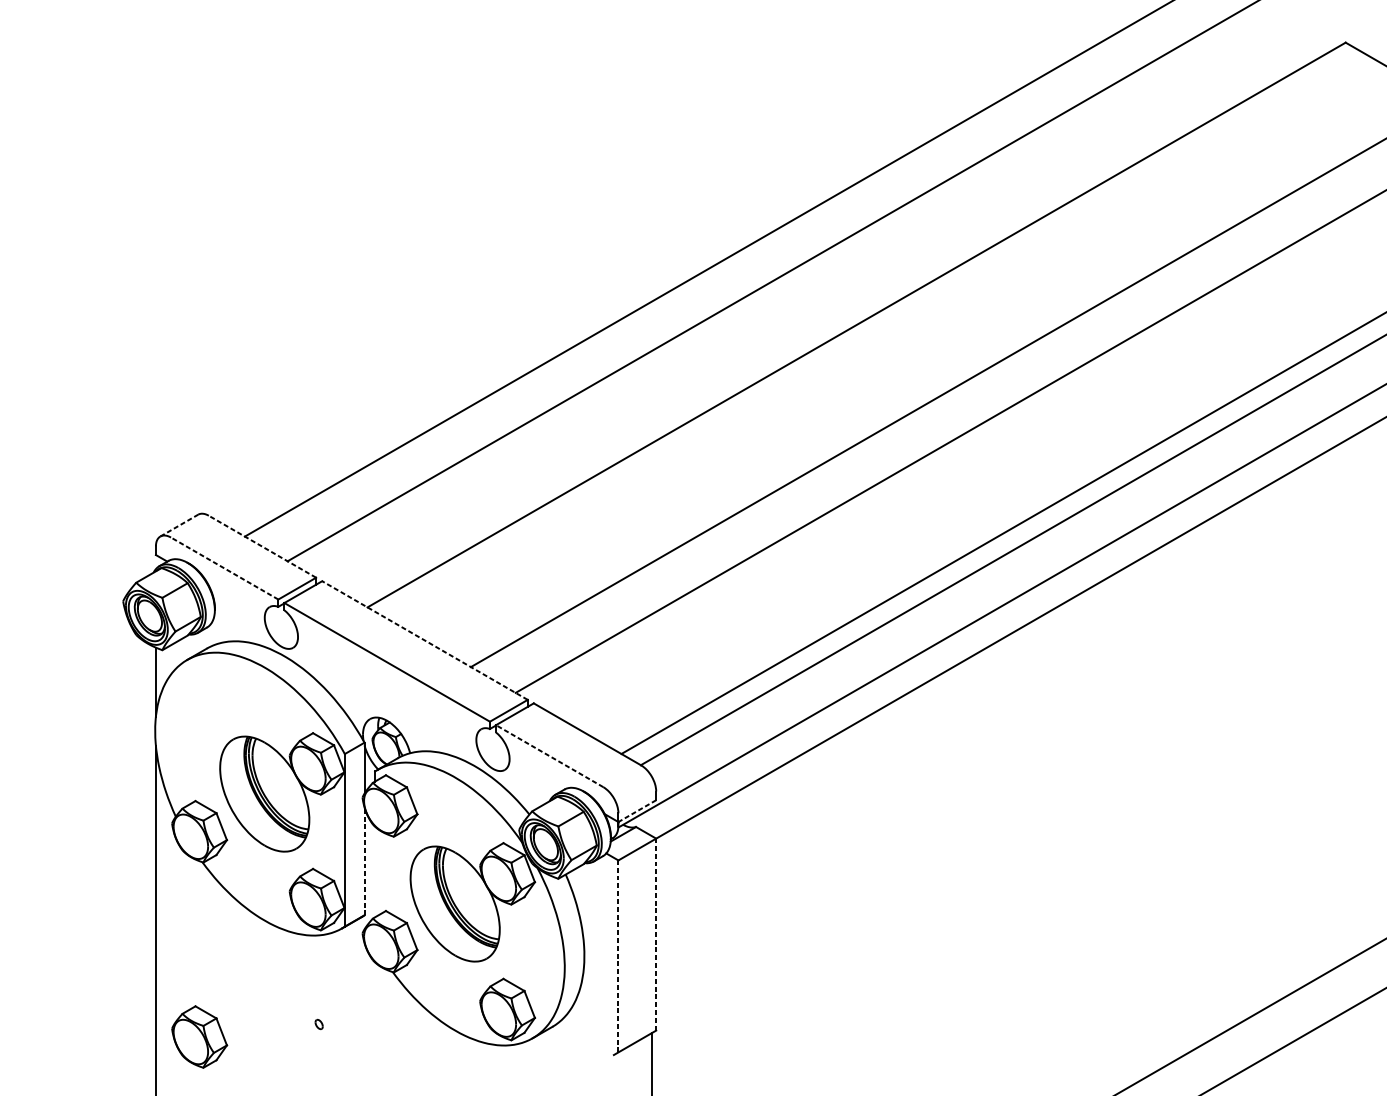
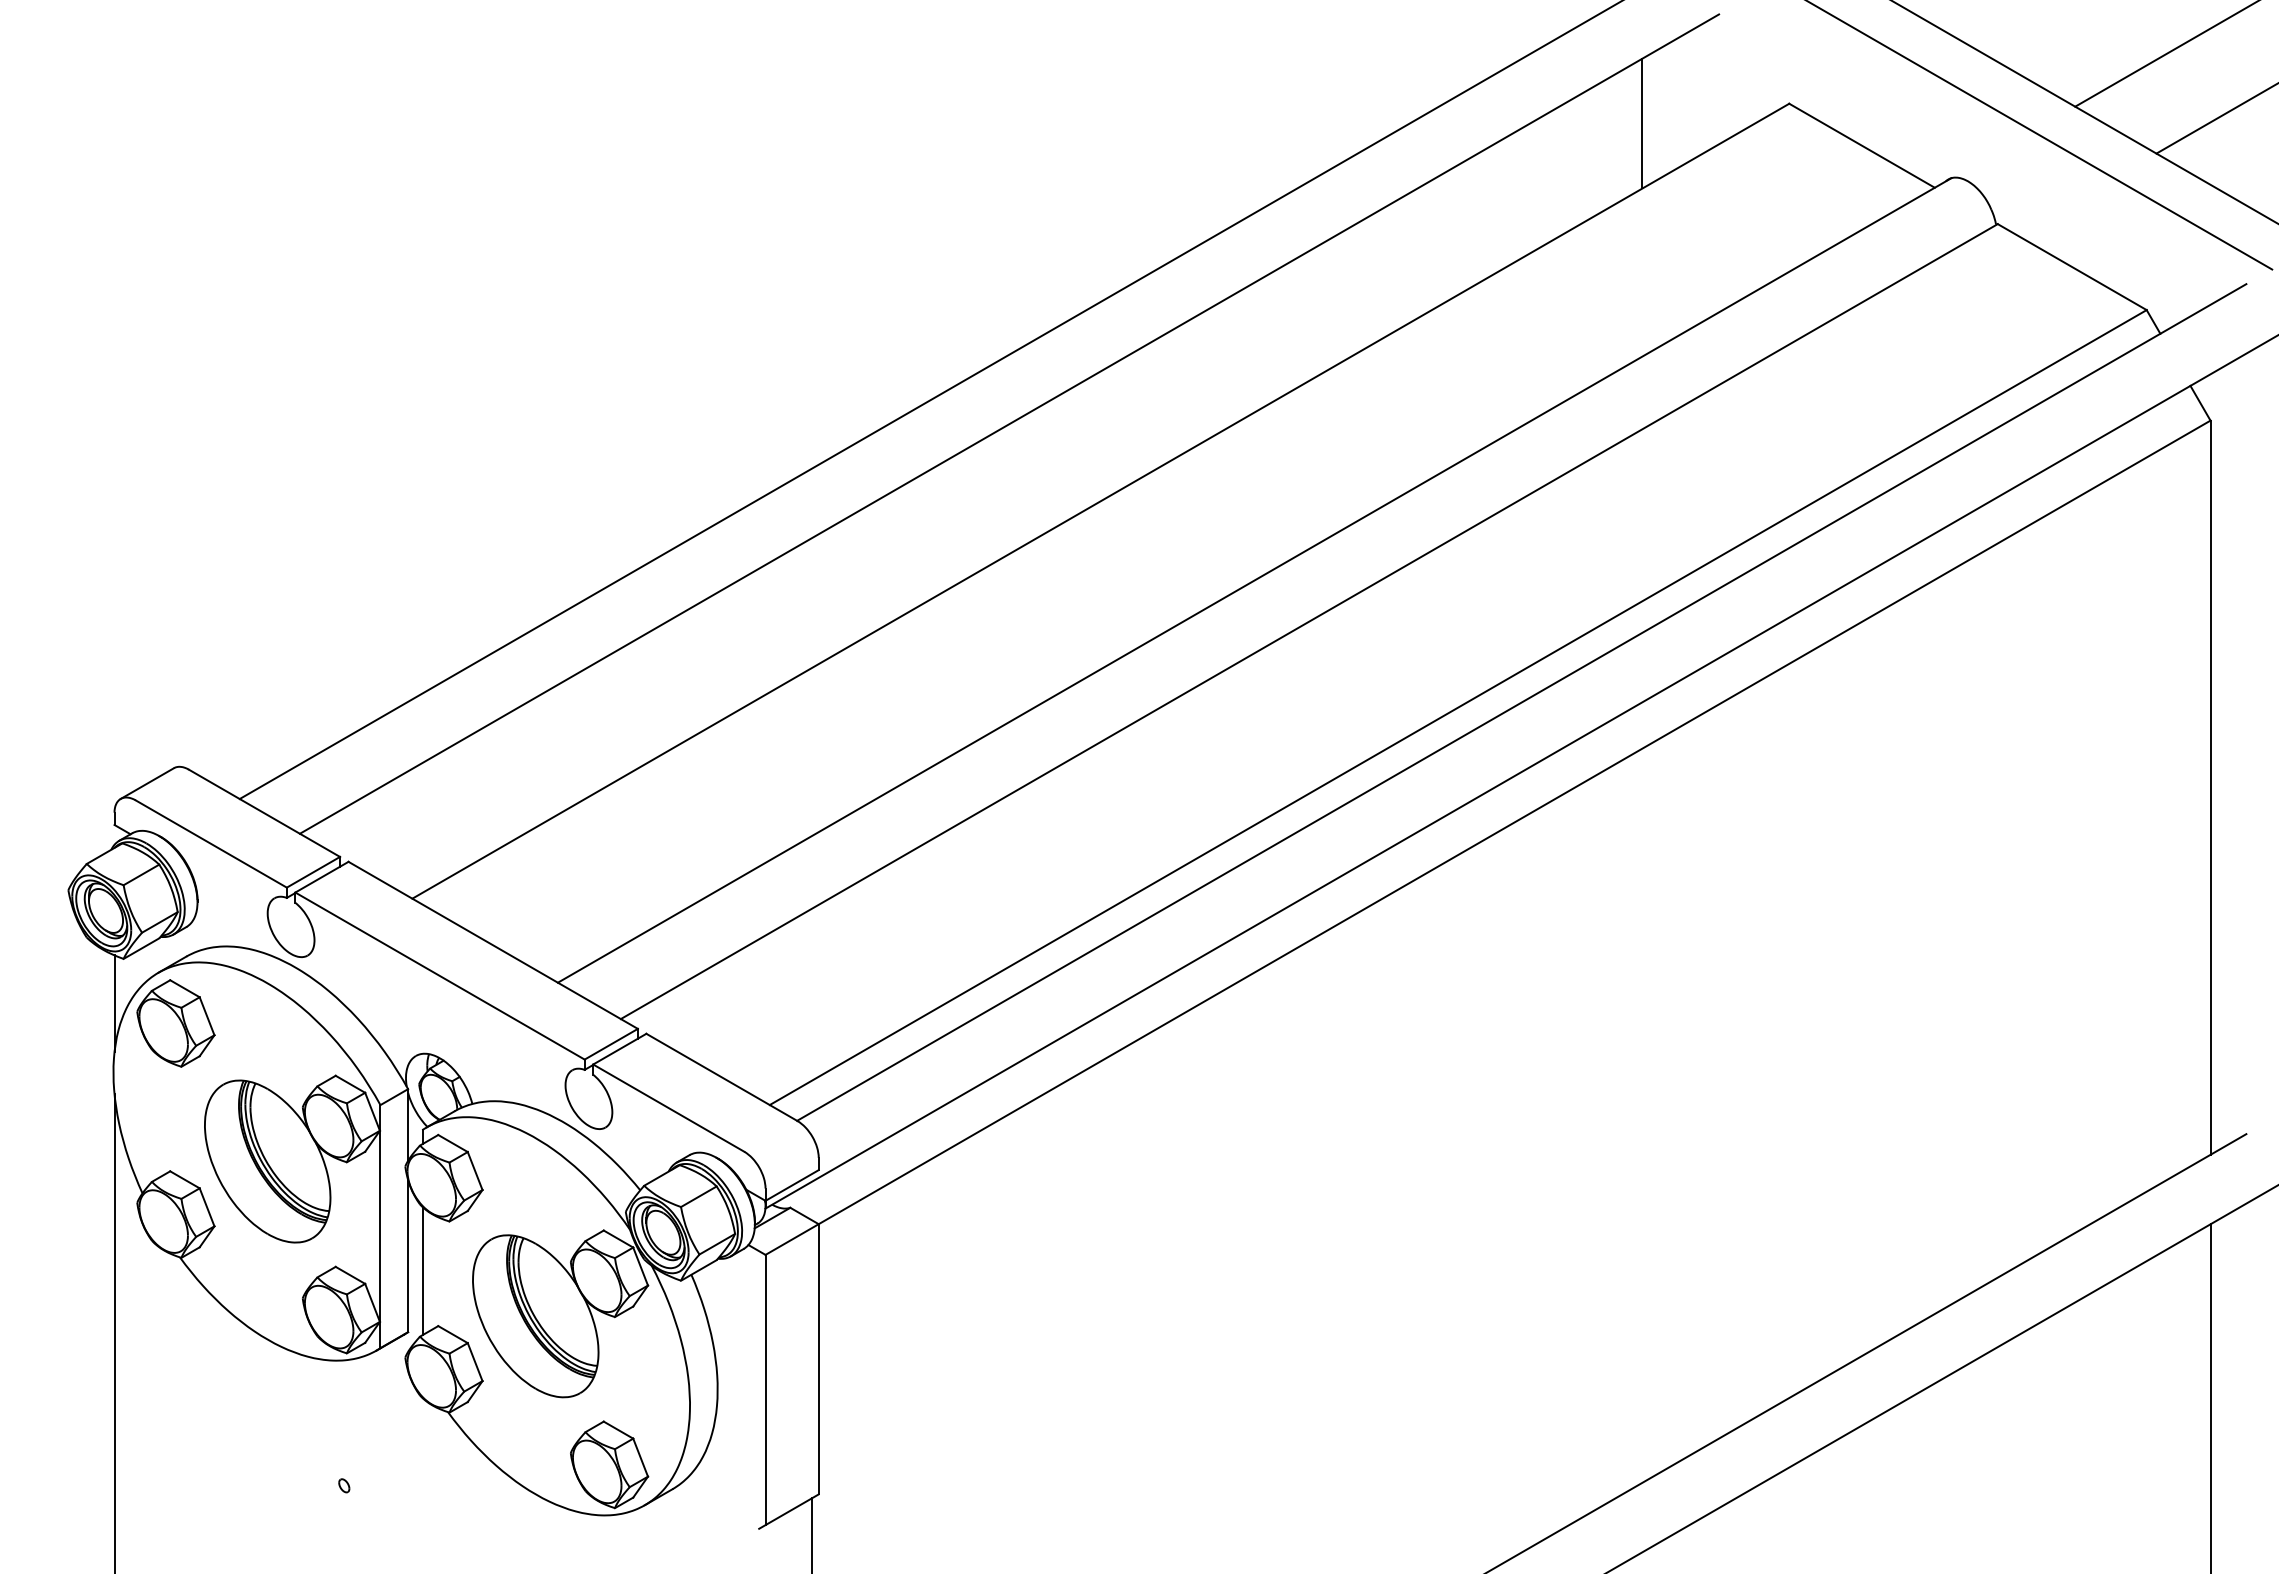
line: (1241, 56) -> (1642, 123), added
line: (179, 525) -> (147, 783), dashed -> solid
line: (262, 546) -> (264, 813), dashed -> solid
line: (224, 568) -> (210, 843), dashed -> solid
line: (424, 640) -> (492, 945), dashed -> solid
line: (549, 755) -> (668, 1107), dashed -> solid
line: (637, 811) -> (792, 1185), dashed -> solid
line: (364, 860) -> (408, 1255), dashed -> solid
line: (375, 871) -> (423, 1270), added
line: (656, 934) -> (818, 1358), dashed -> solid
line: (618, 956) -> (765, 1389), dashed -> solid
part: (199, 1037) -> (175, 1023), moved

